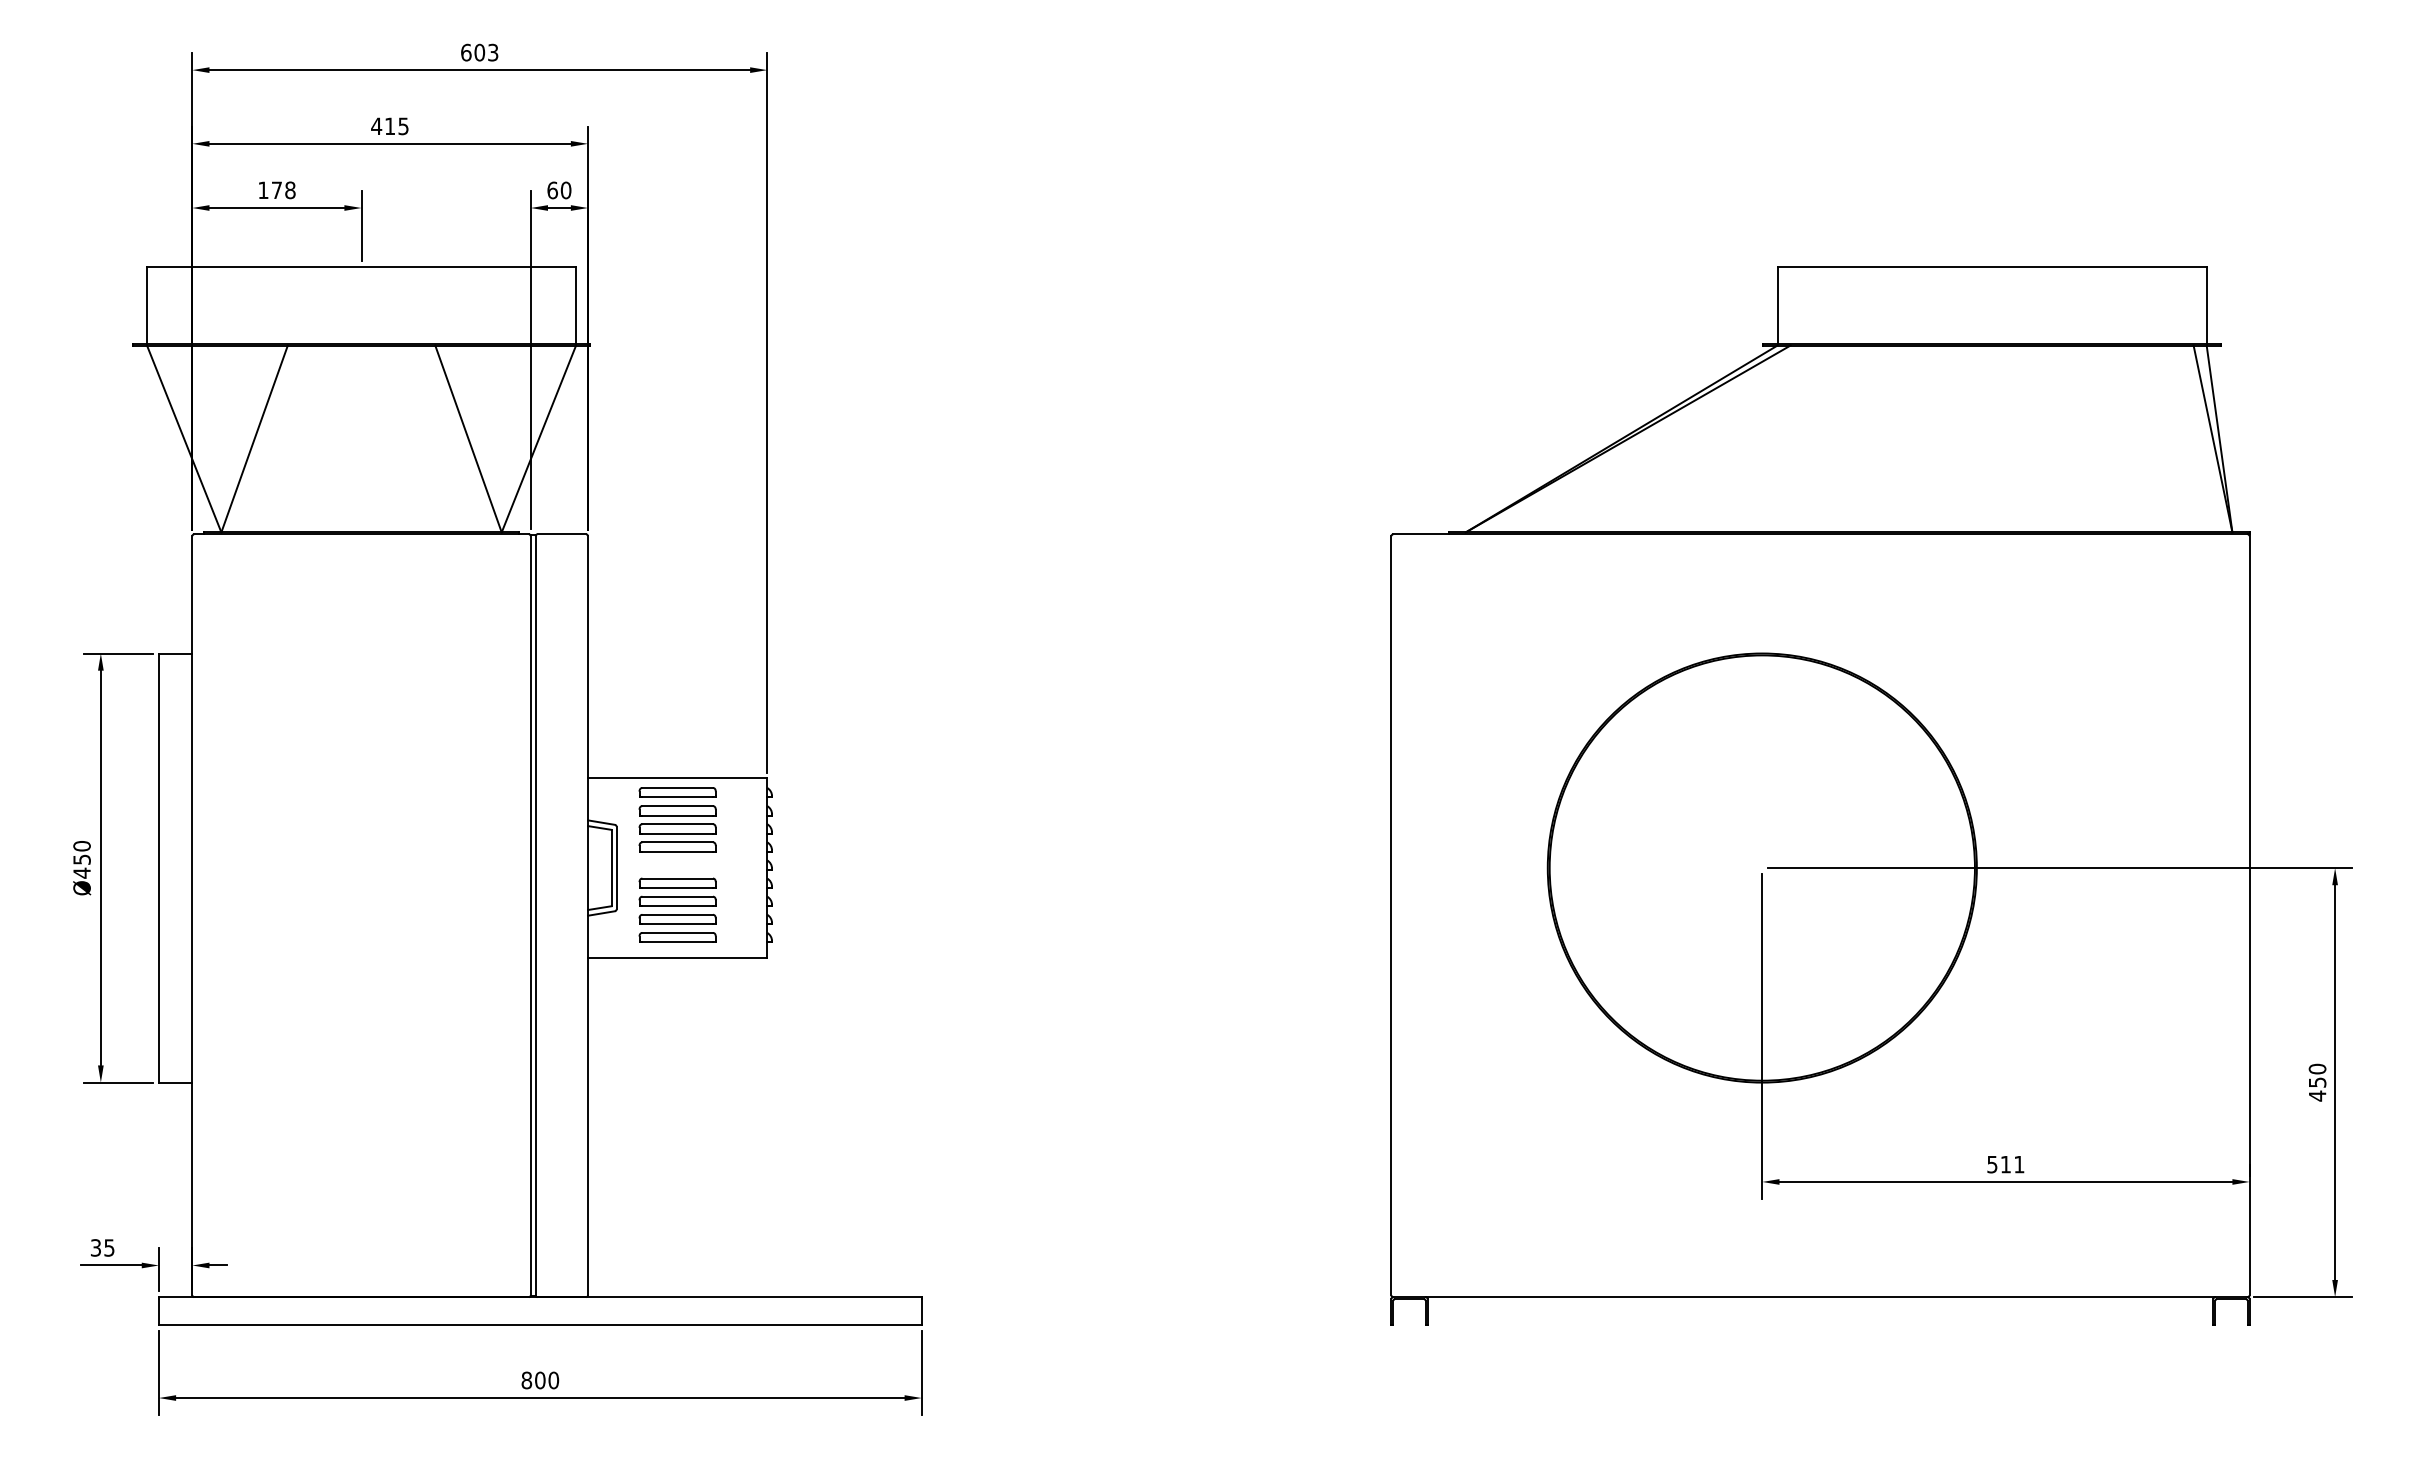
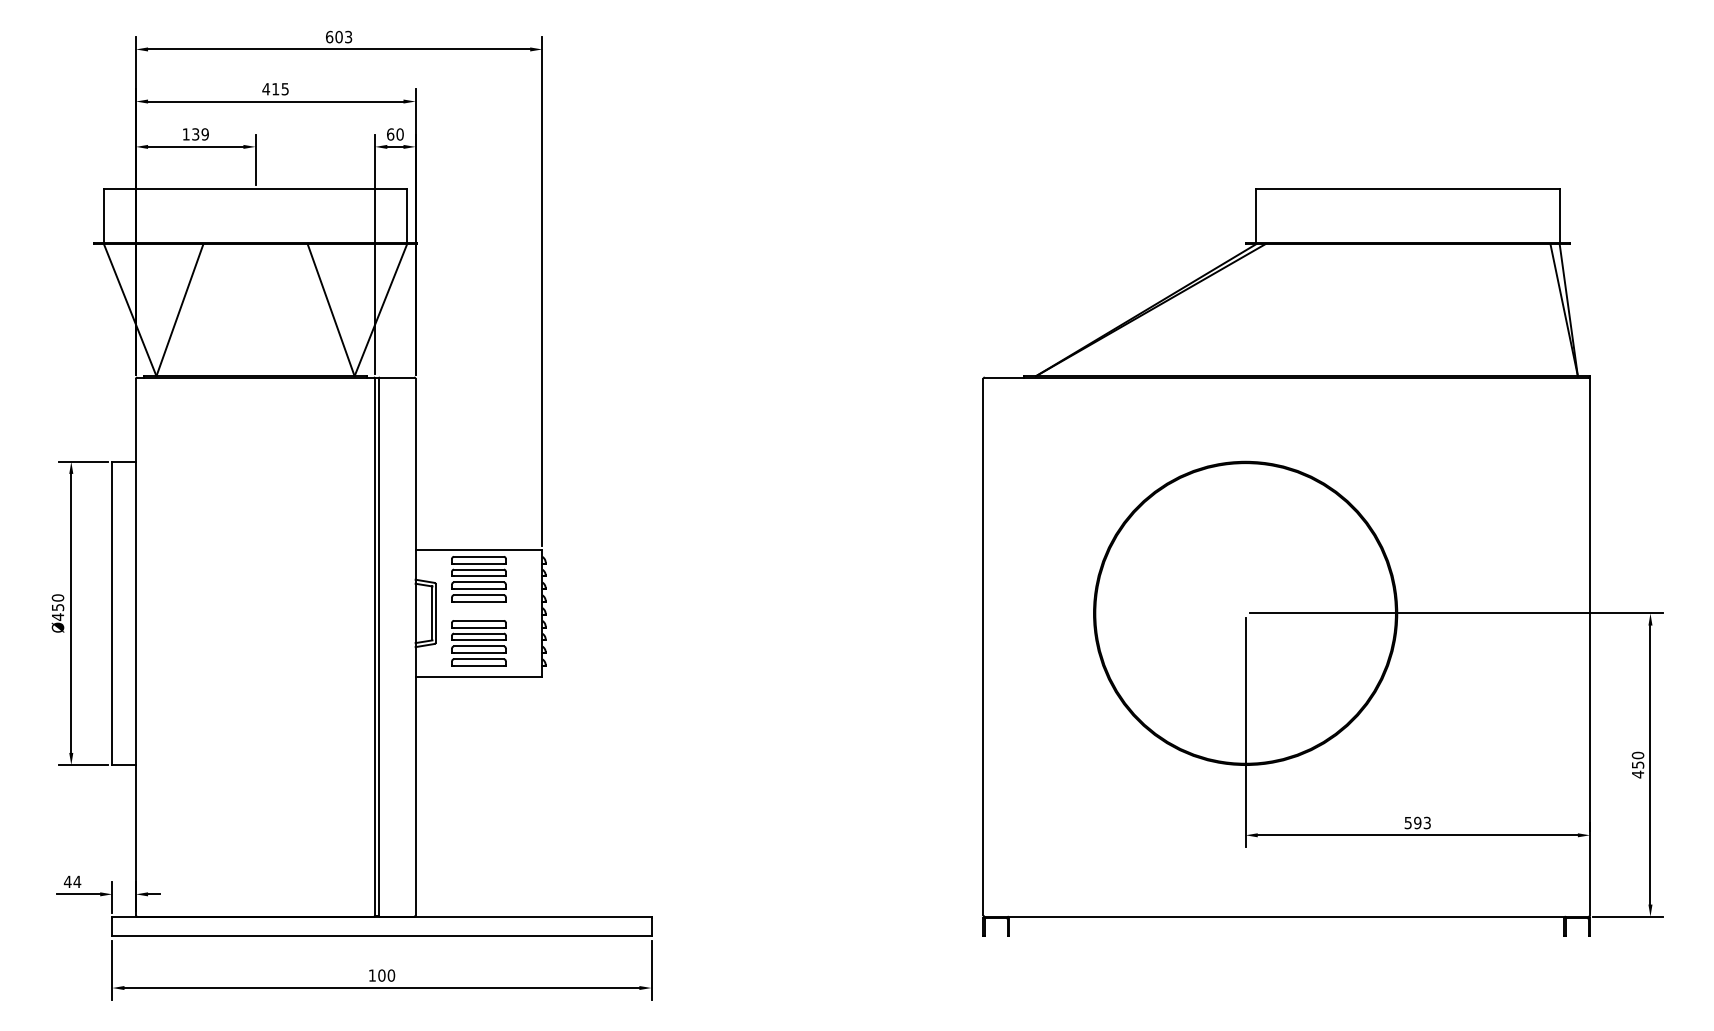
text: (283, 190) -> (200, 134), 178 -> 139
text: (2012, 1164) -> (1422, 822), 511 -> 593
text: (102, 1247) -> (72, 881), 35 -> 44
text: (526, 1380) -> (372, 975), 800 -> 100

